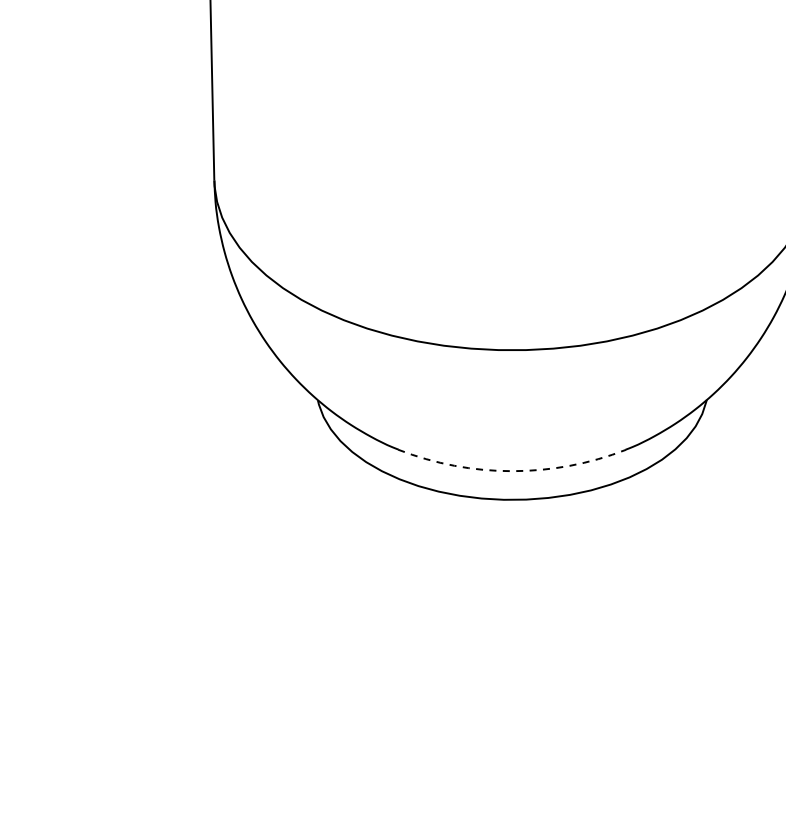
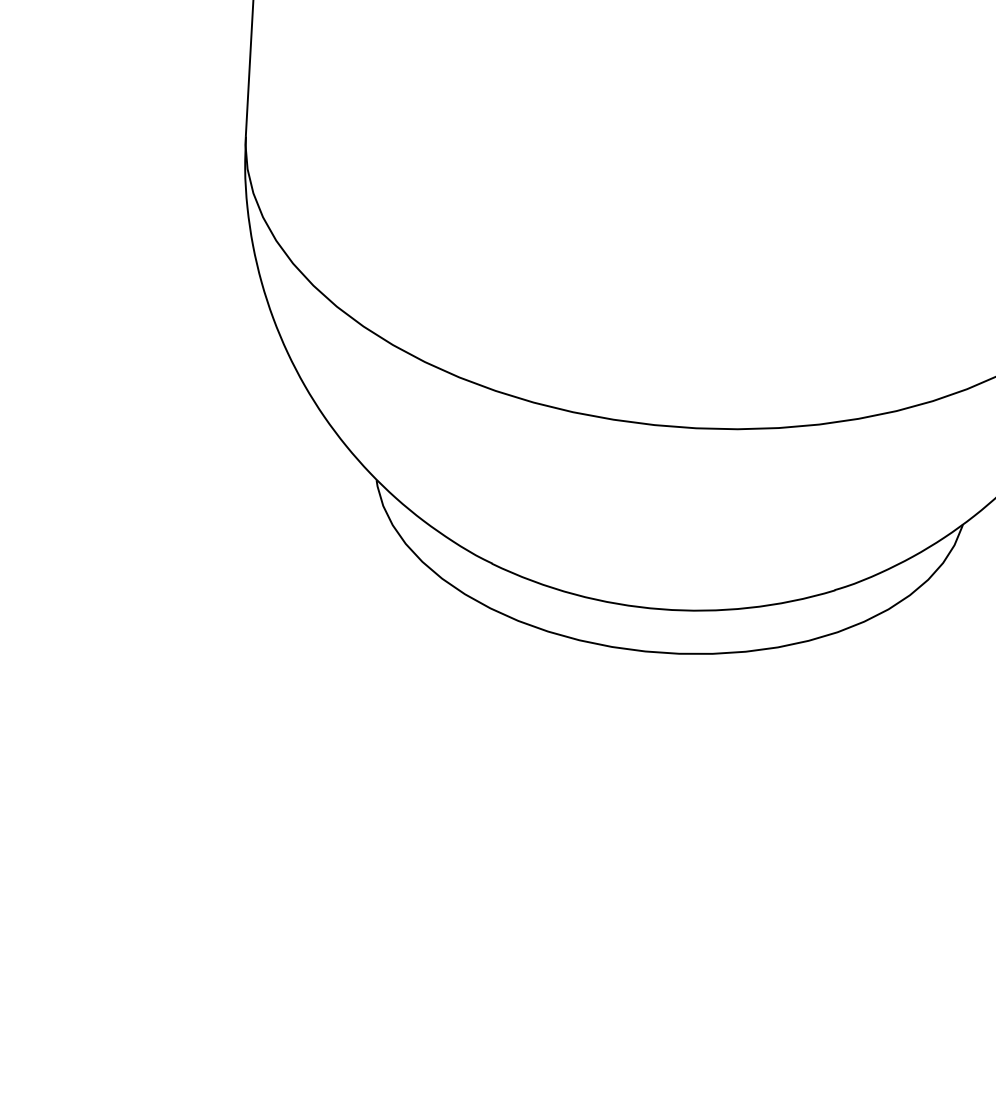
arc: (512, 471) -> (661, 609), dashed -> solid

